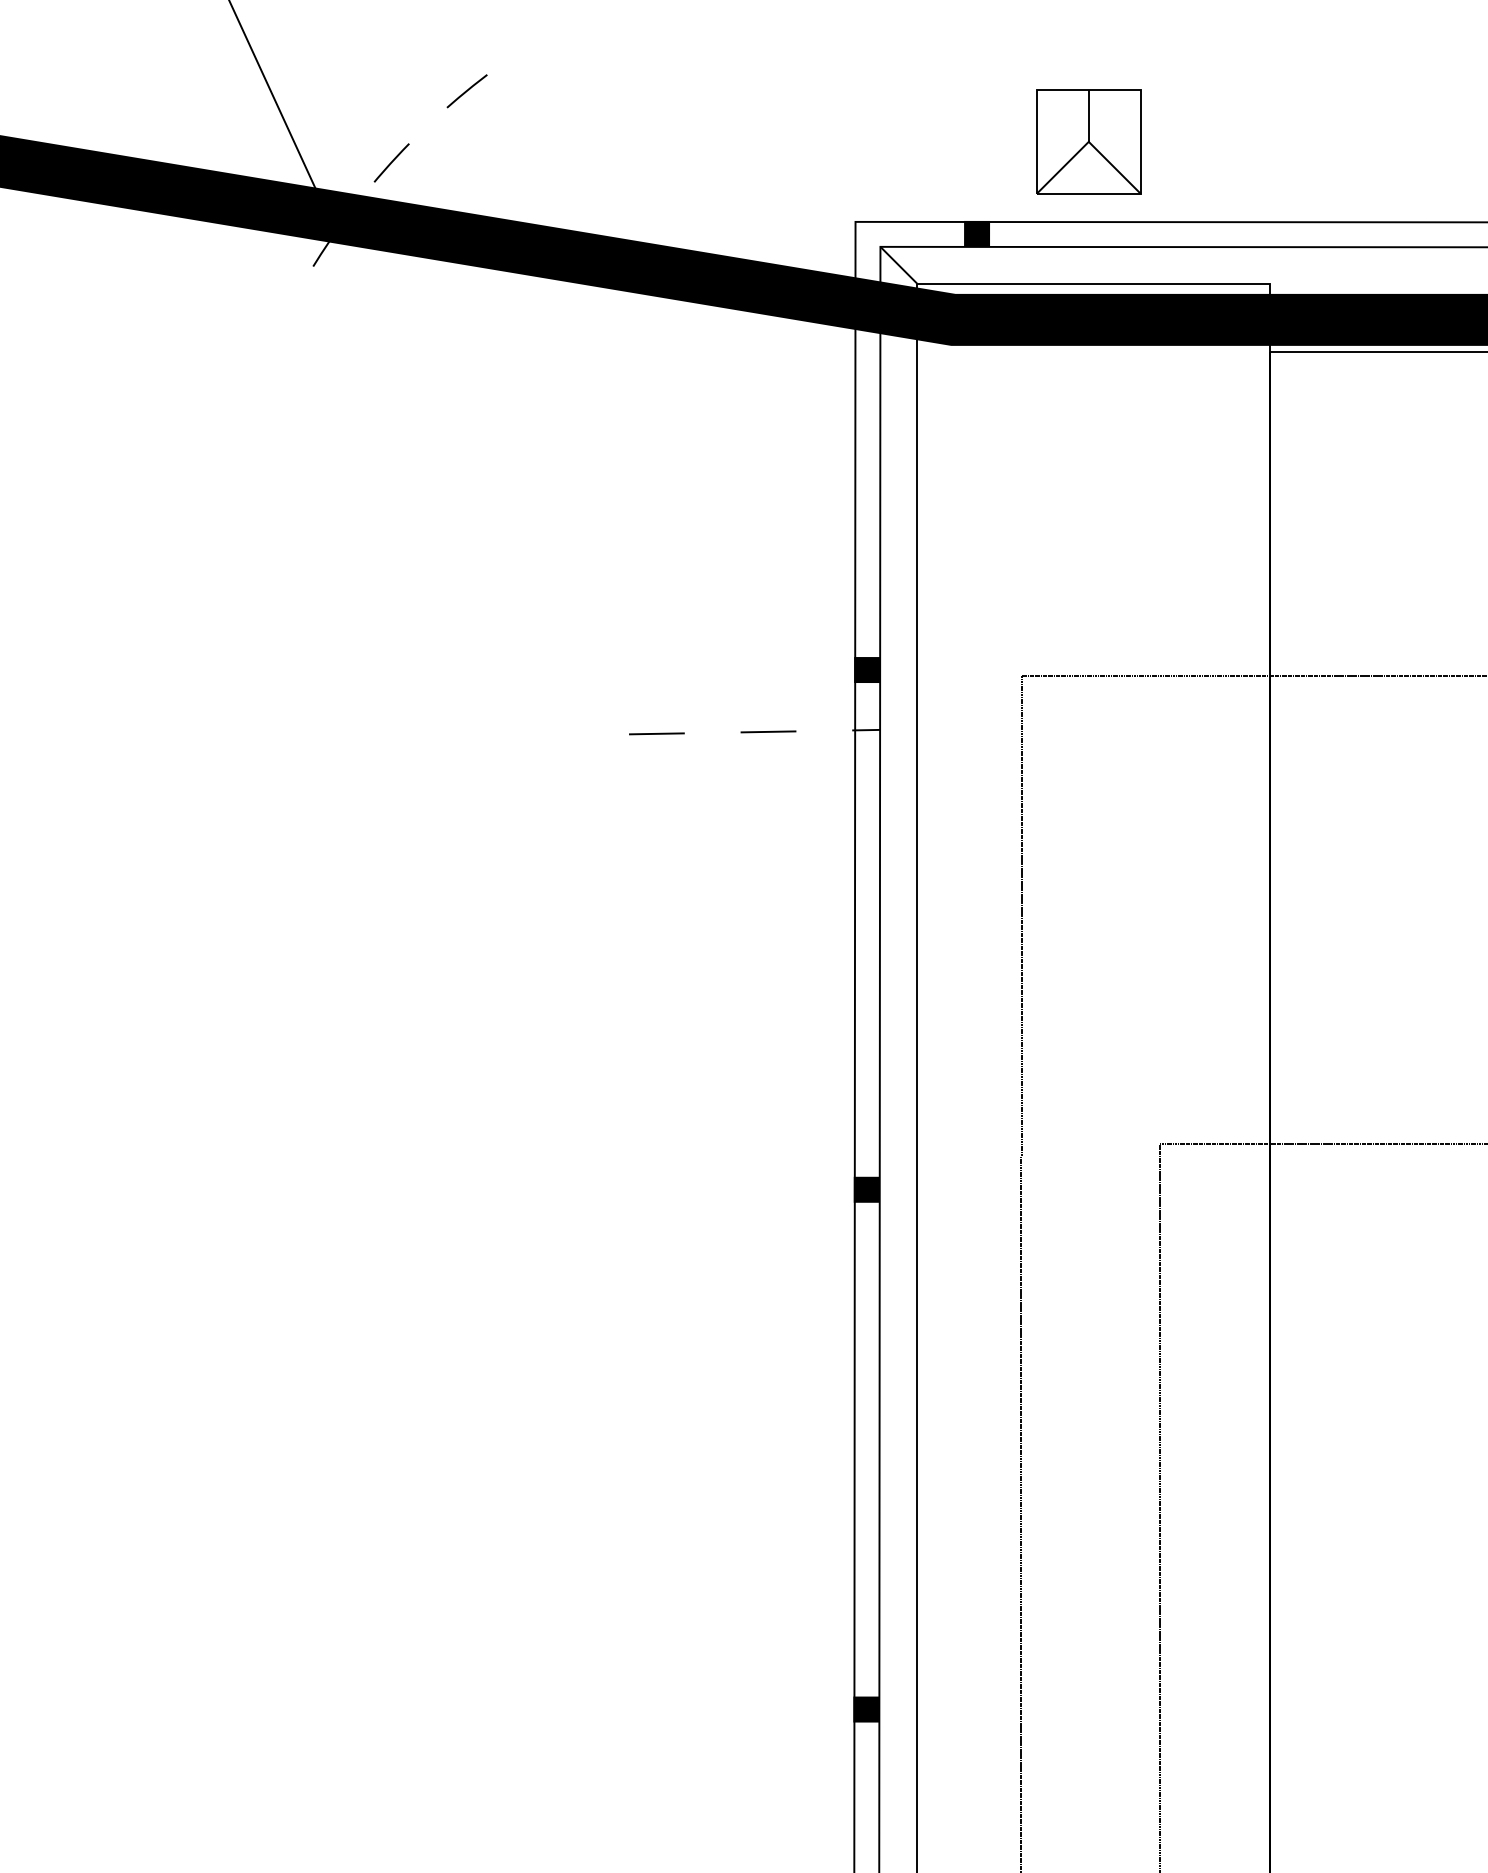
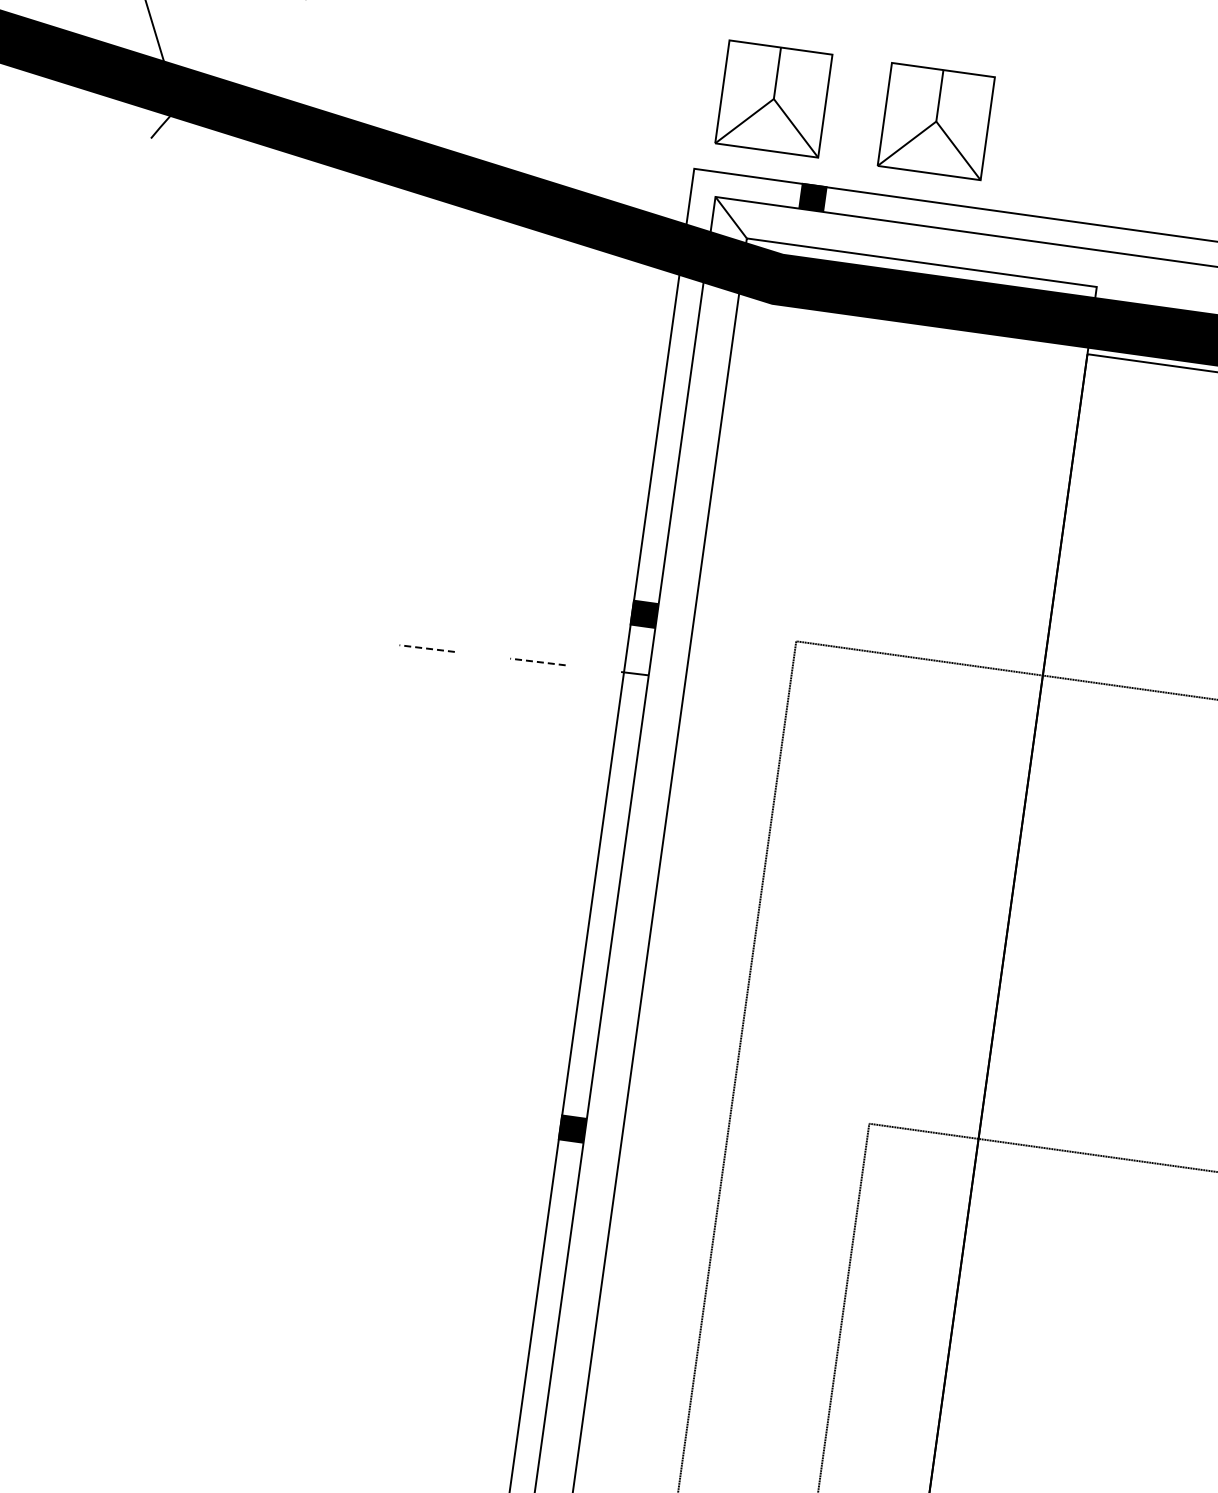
part: (924, 141) -> (773, 98), added
line: (391, 162) -> (242, 46), removed
line: (768, 731) -> (538, 661), solid -> dashed
line: (656, 733) -> (426, 648), solid -> dashed

